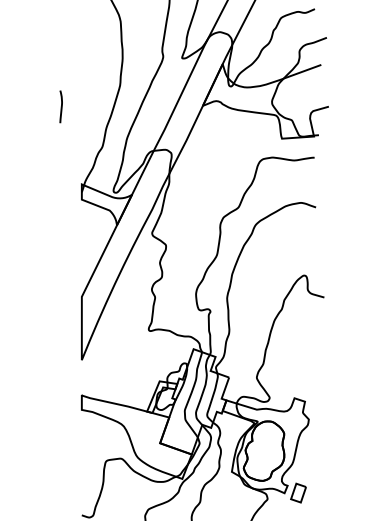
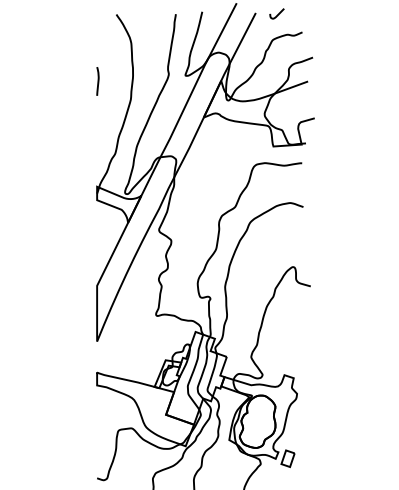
line: (60, 106) -> (97, 81), moved

